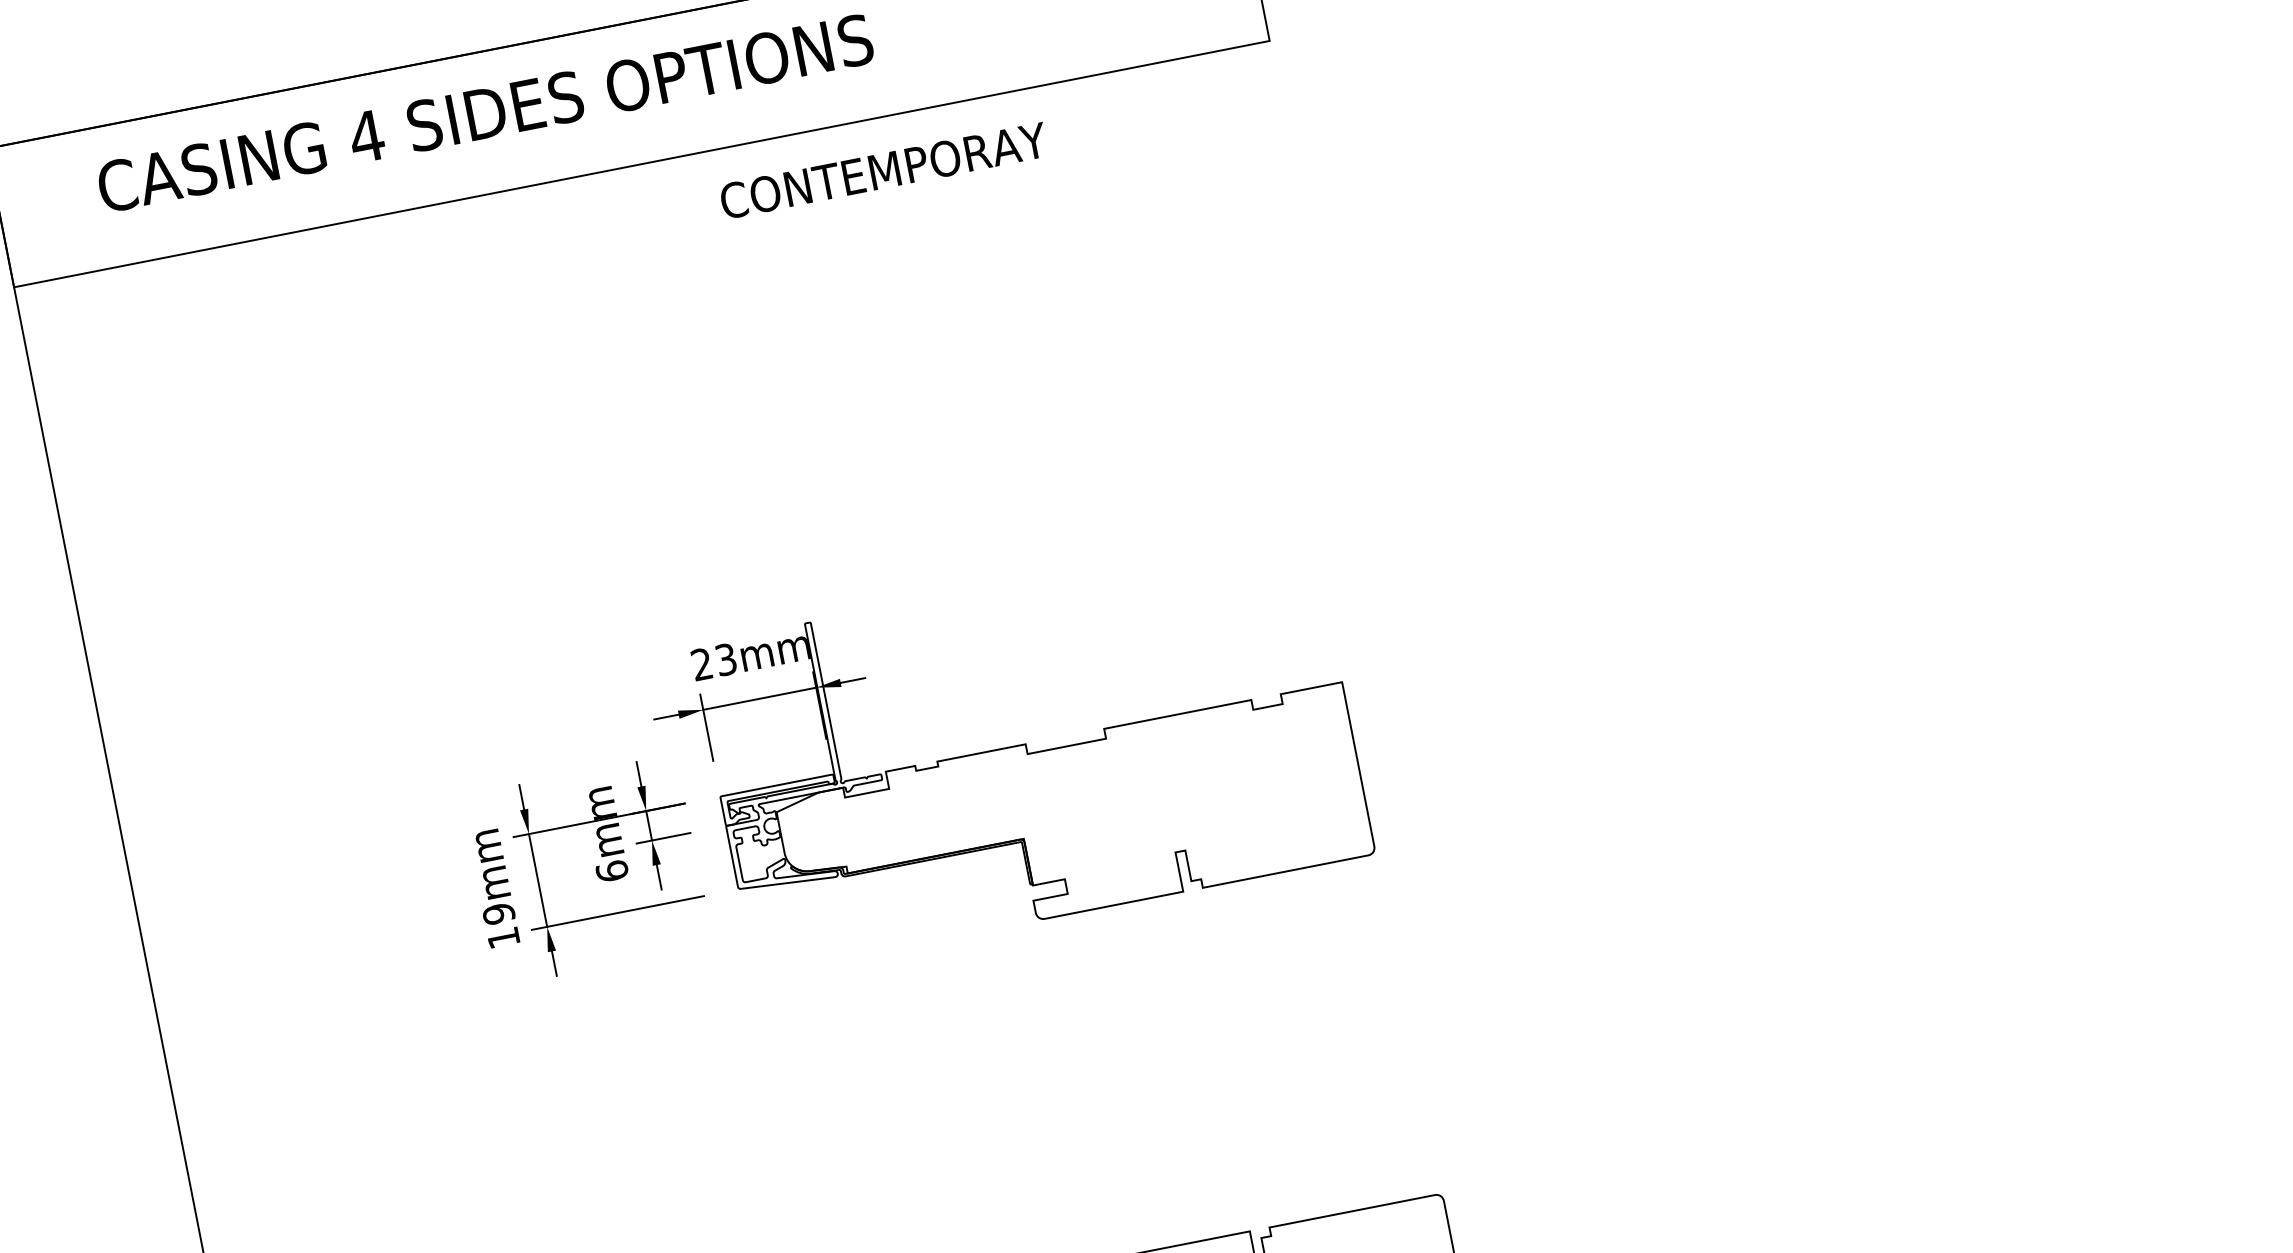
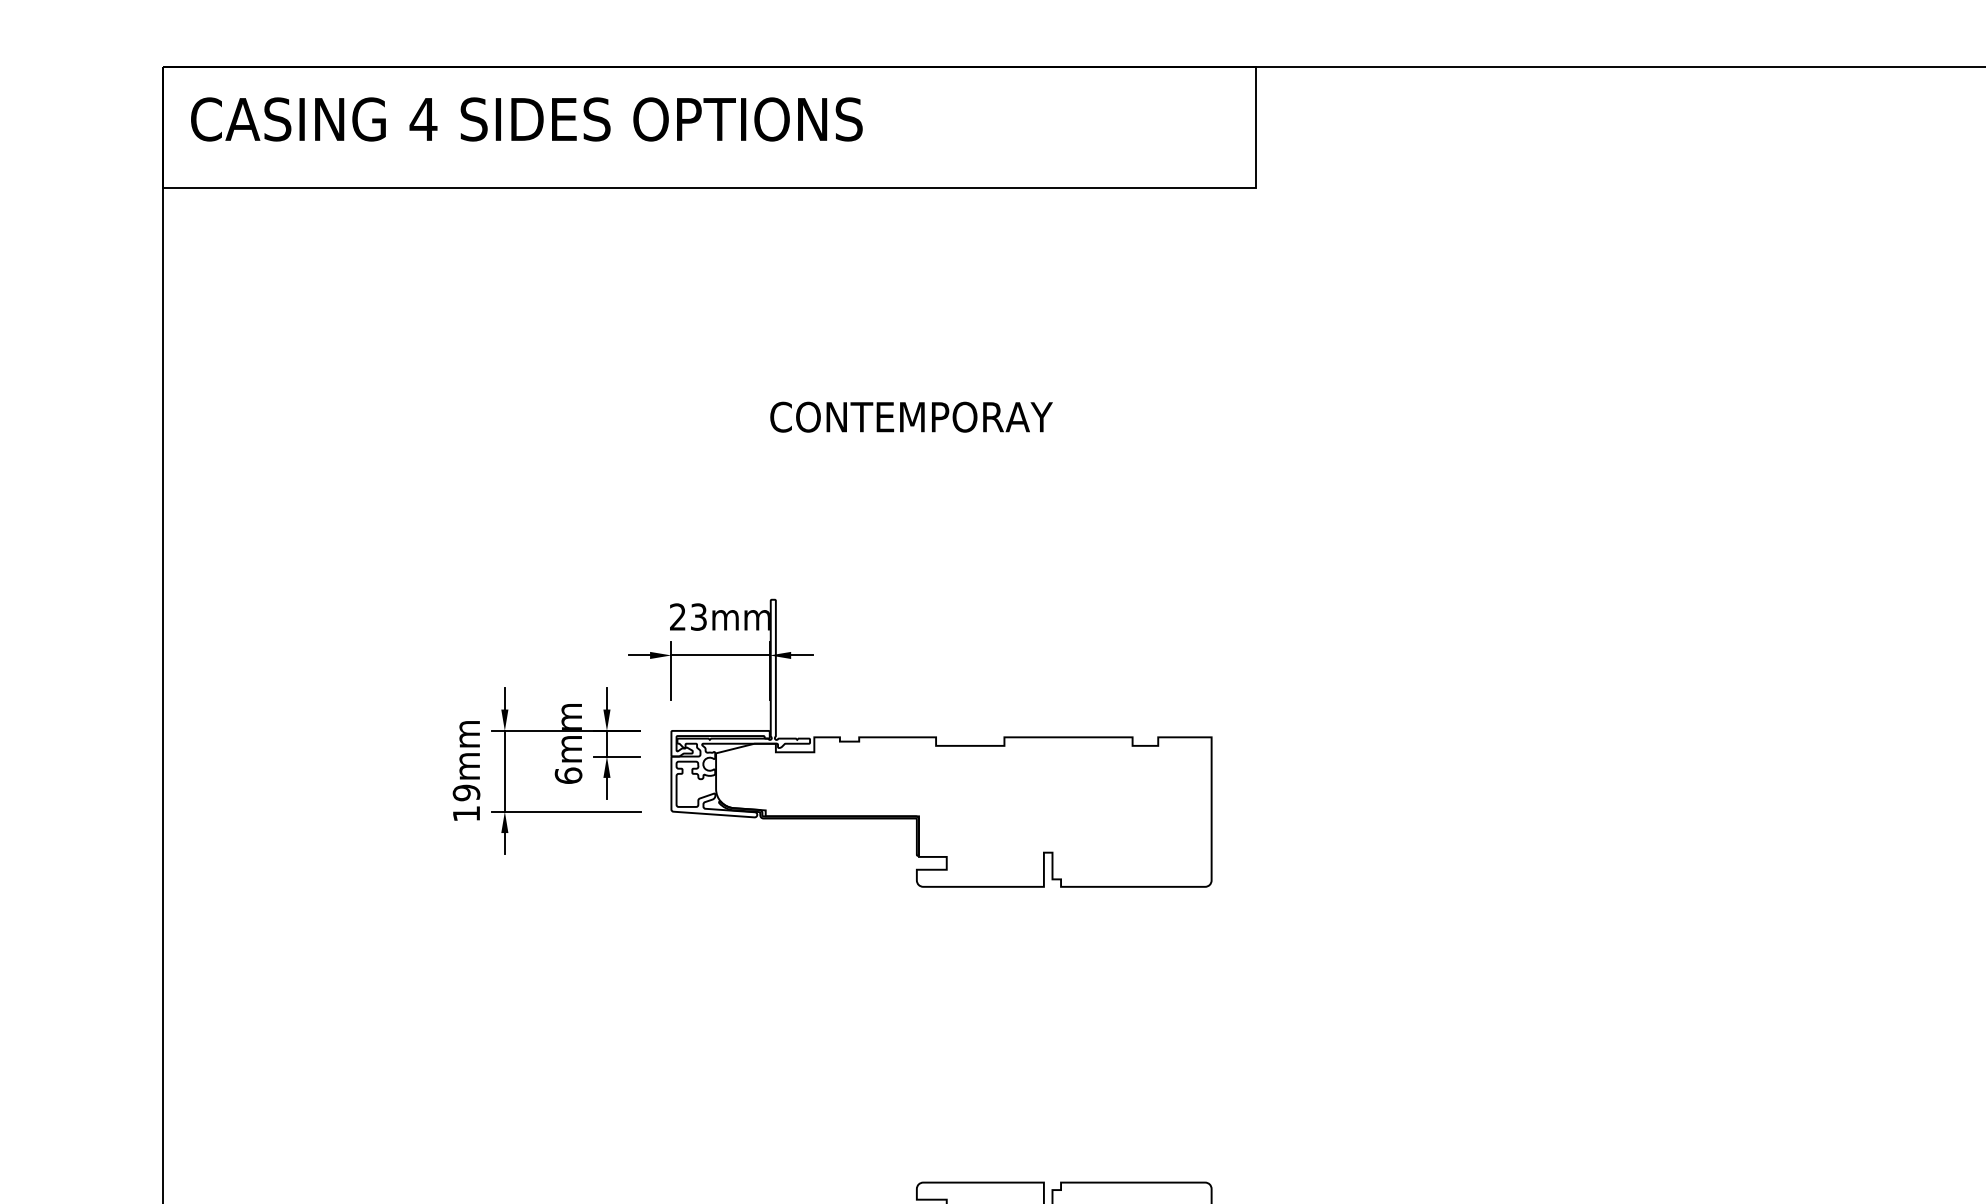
text: (484, 113) -> (526, 119), moved
text: (883, 170) -> (911, 416), moved

